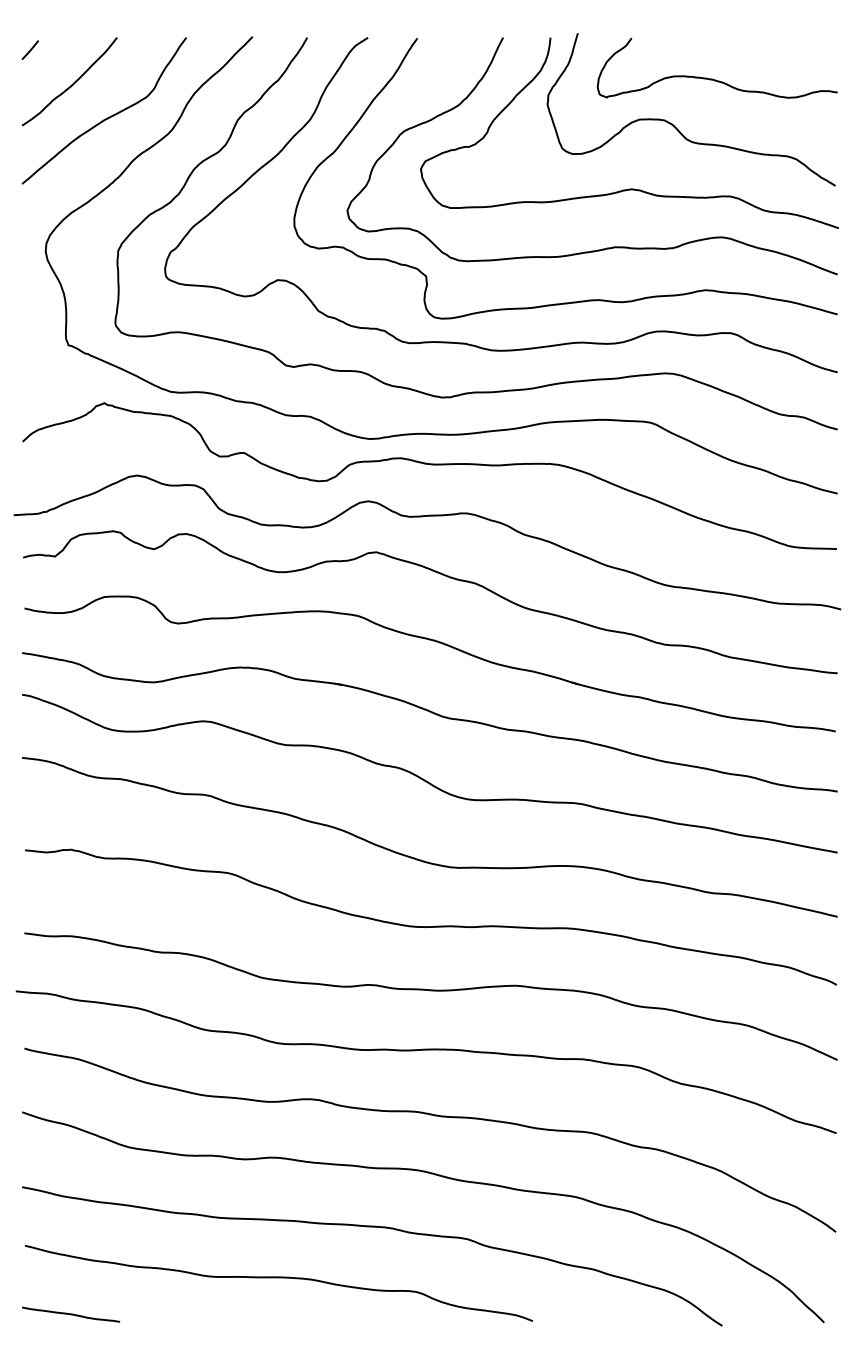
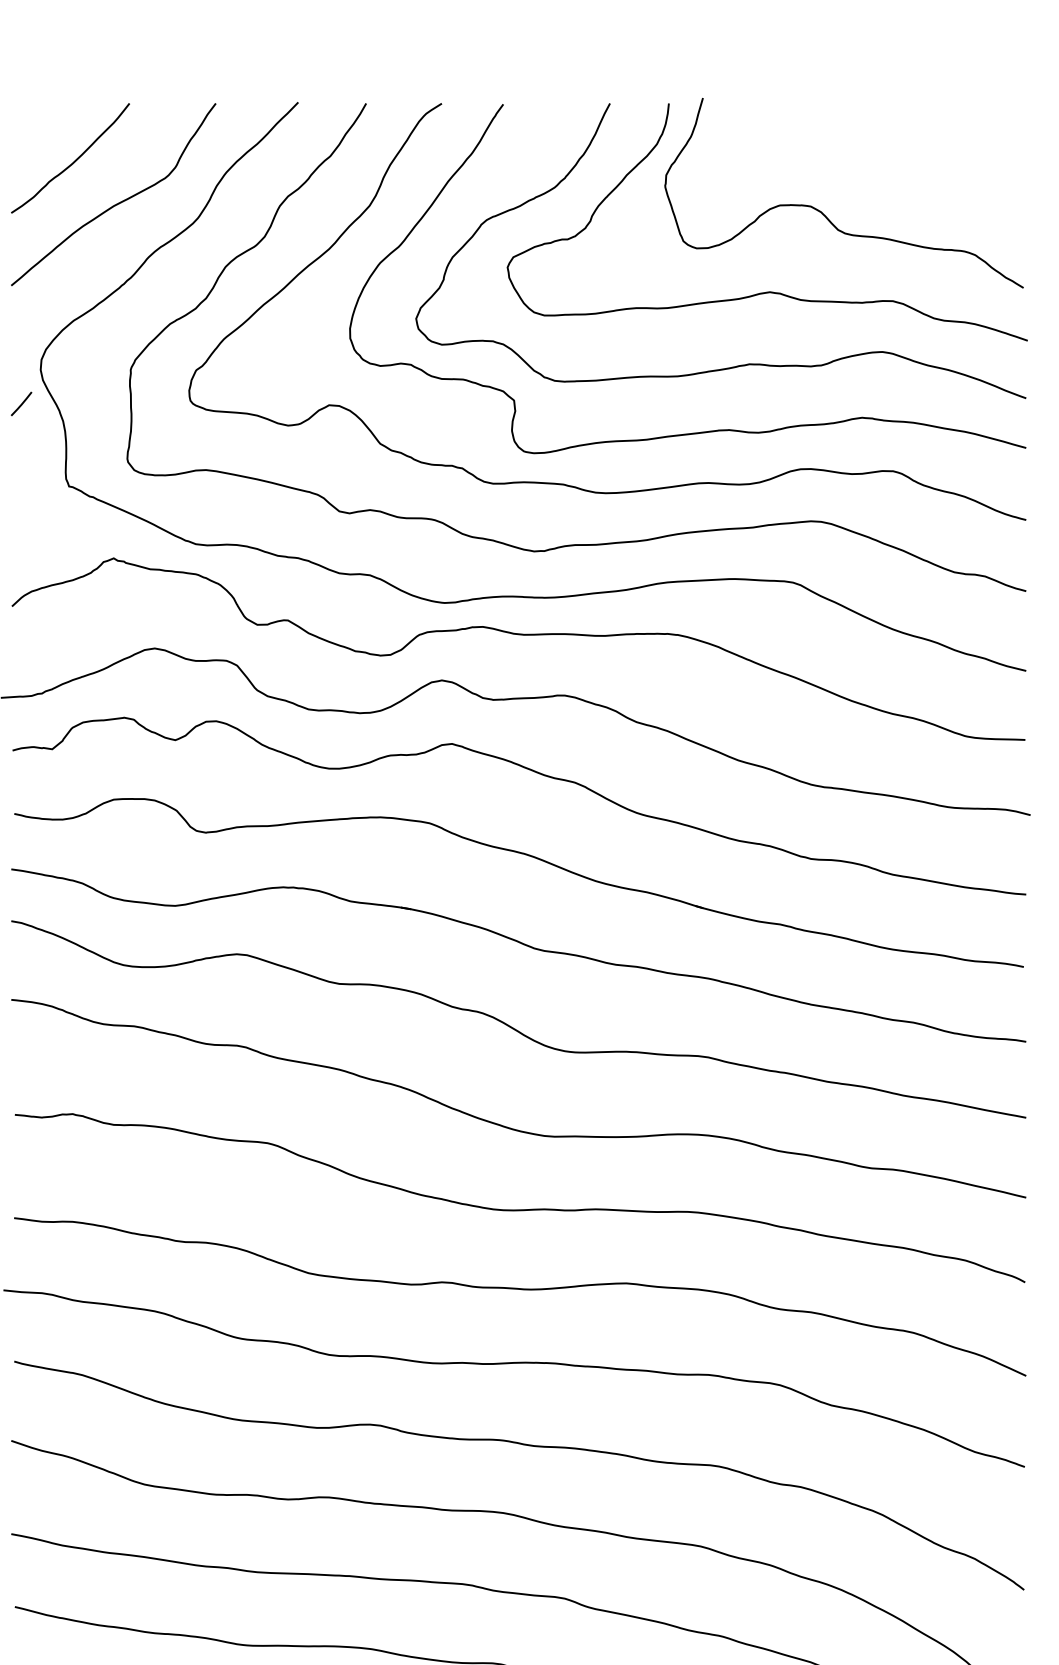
line: (30, 49) -> (21, 403), moved
curve: (712, 78) -> (870, 154), removed

